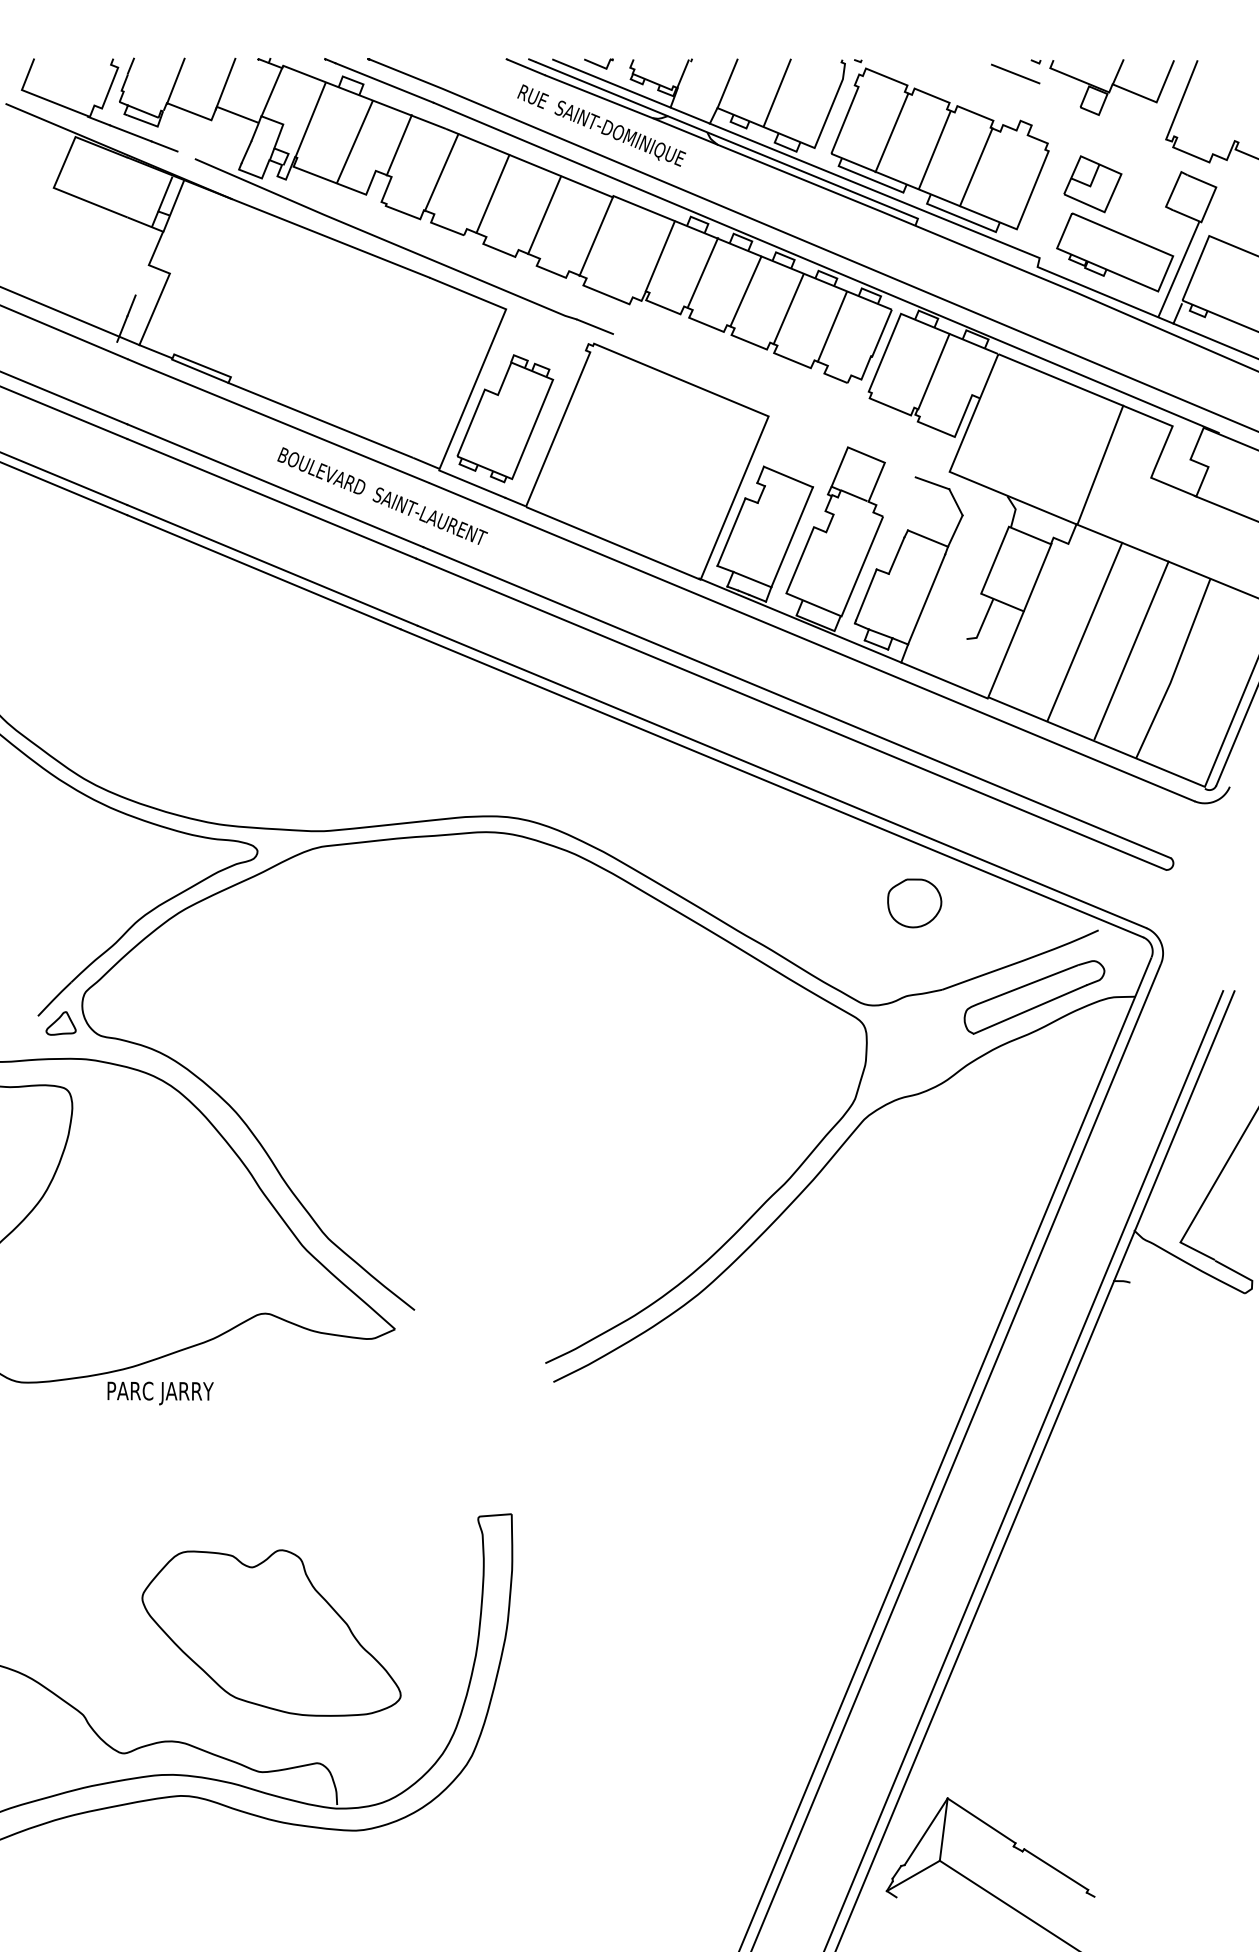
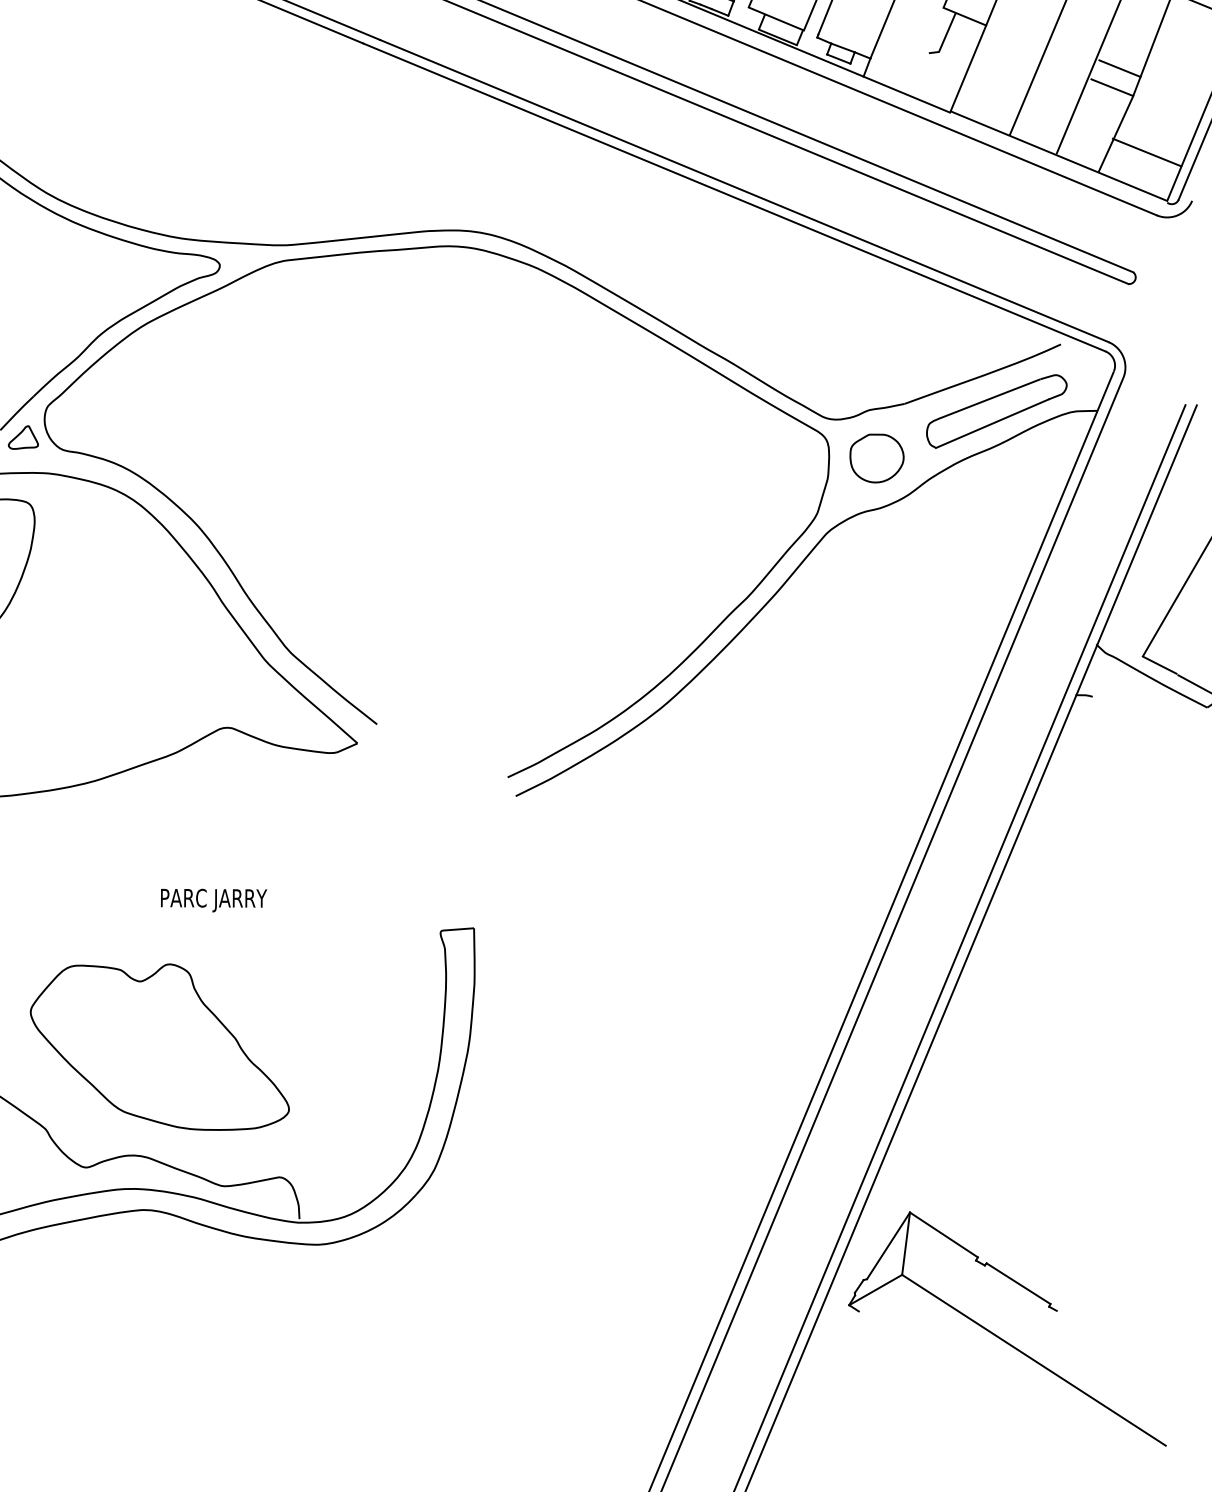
line: (1157, 654) -> (1119, 68), added
line: (1149, 673) -> (1111, 87), added
line: (1184, 738) -> (1146, 152), added
part: (914, 903) -> (876, 458), moved
text: (160, 1393) -> (213, 900), moved
part: (271, 1632) -> (159, 1046), moved

